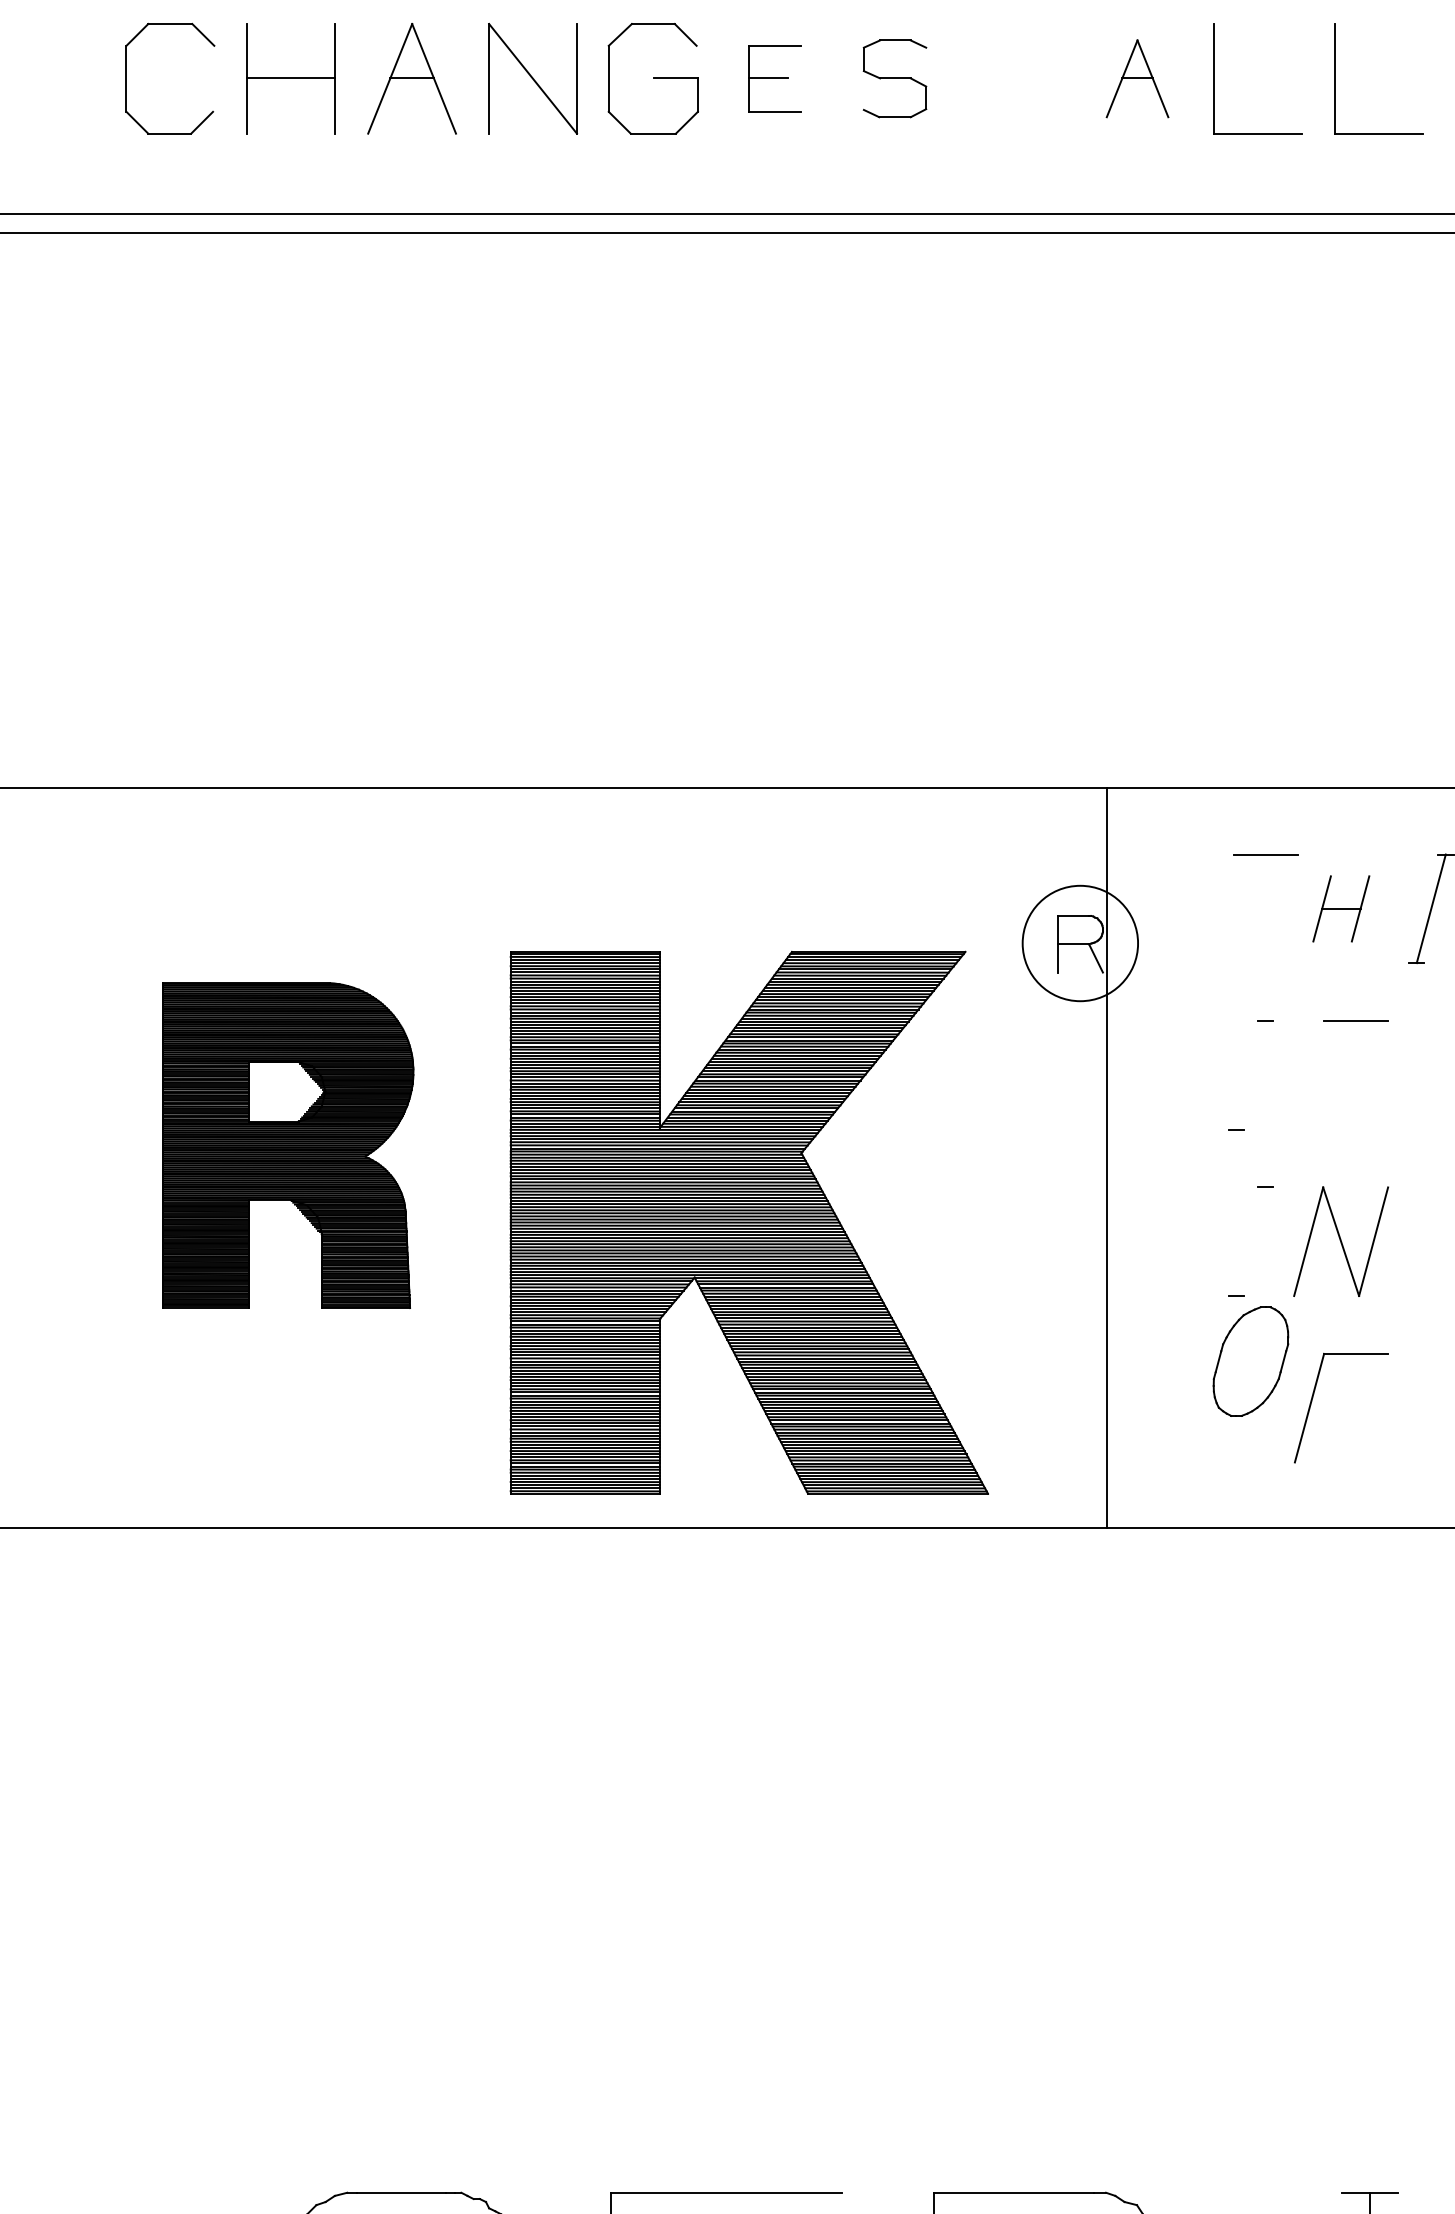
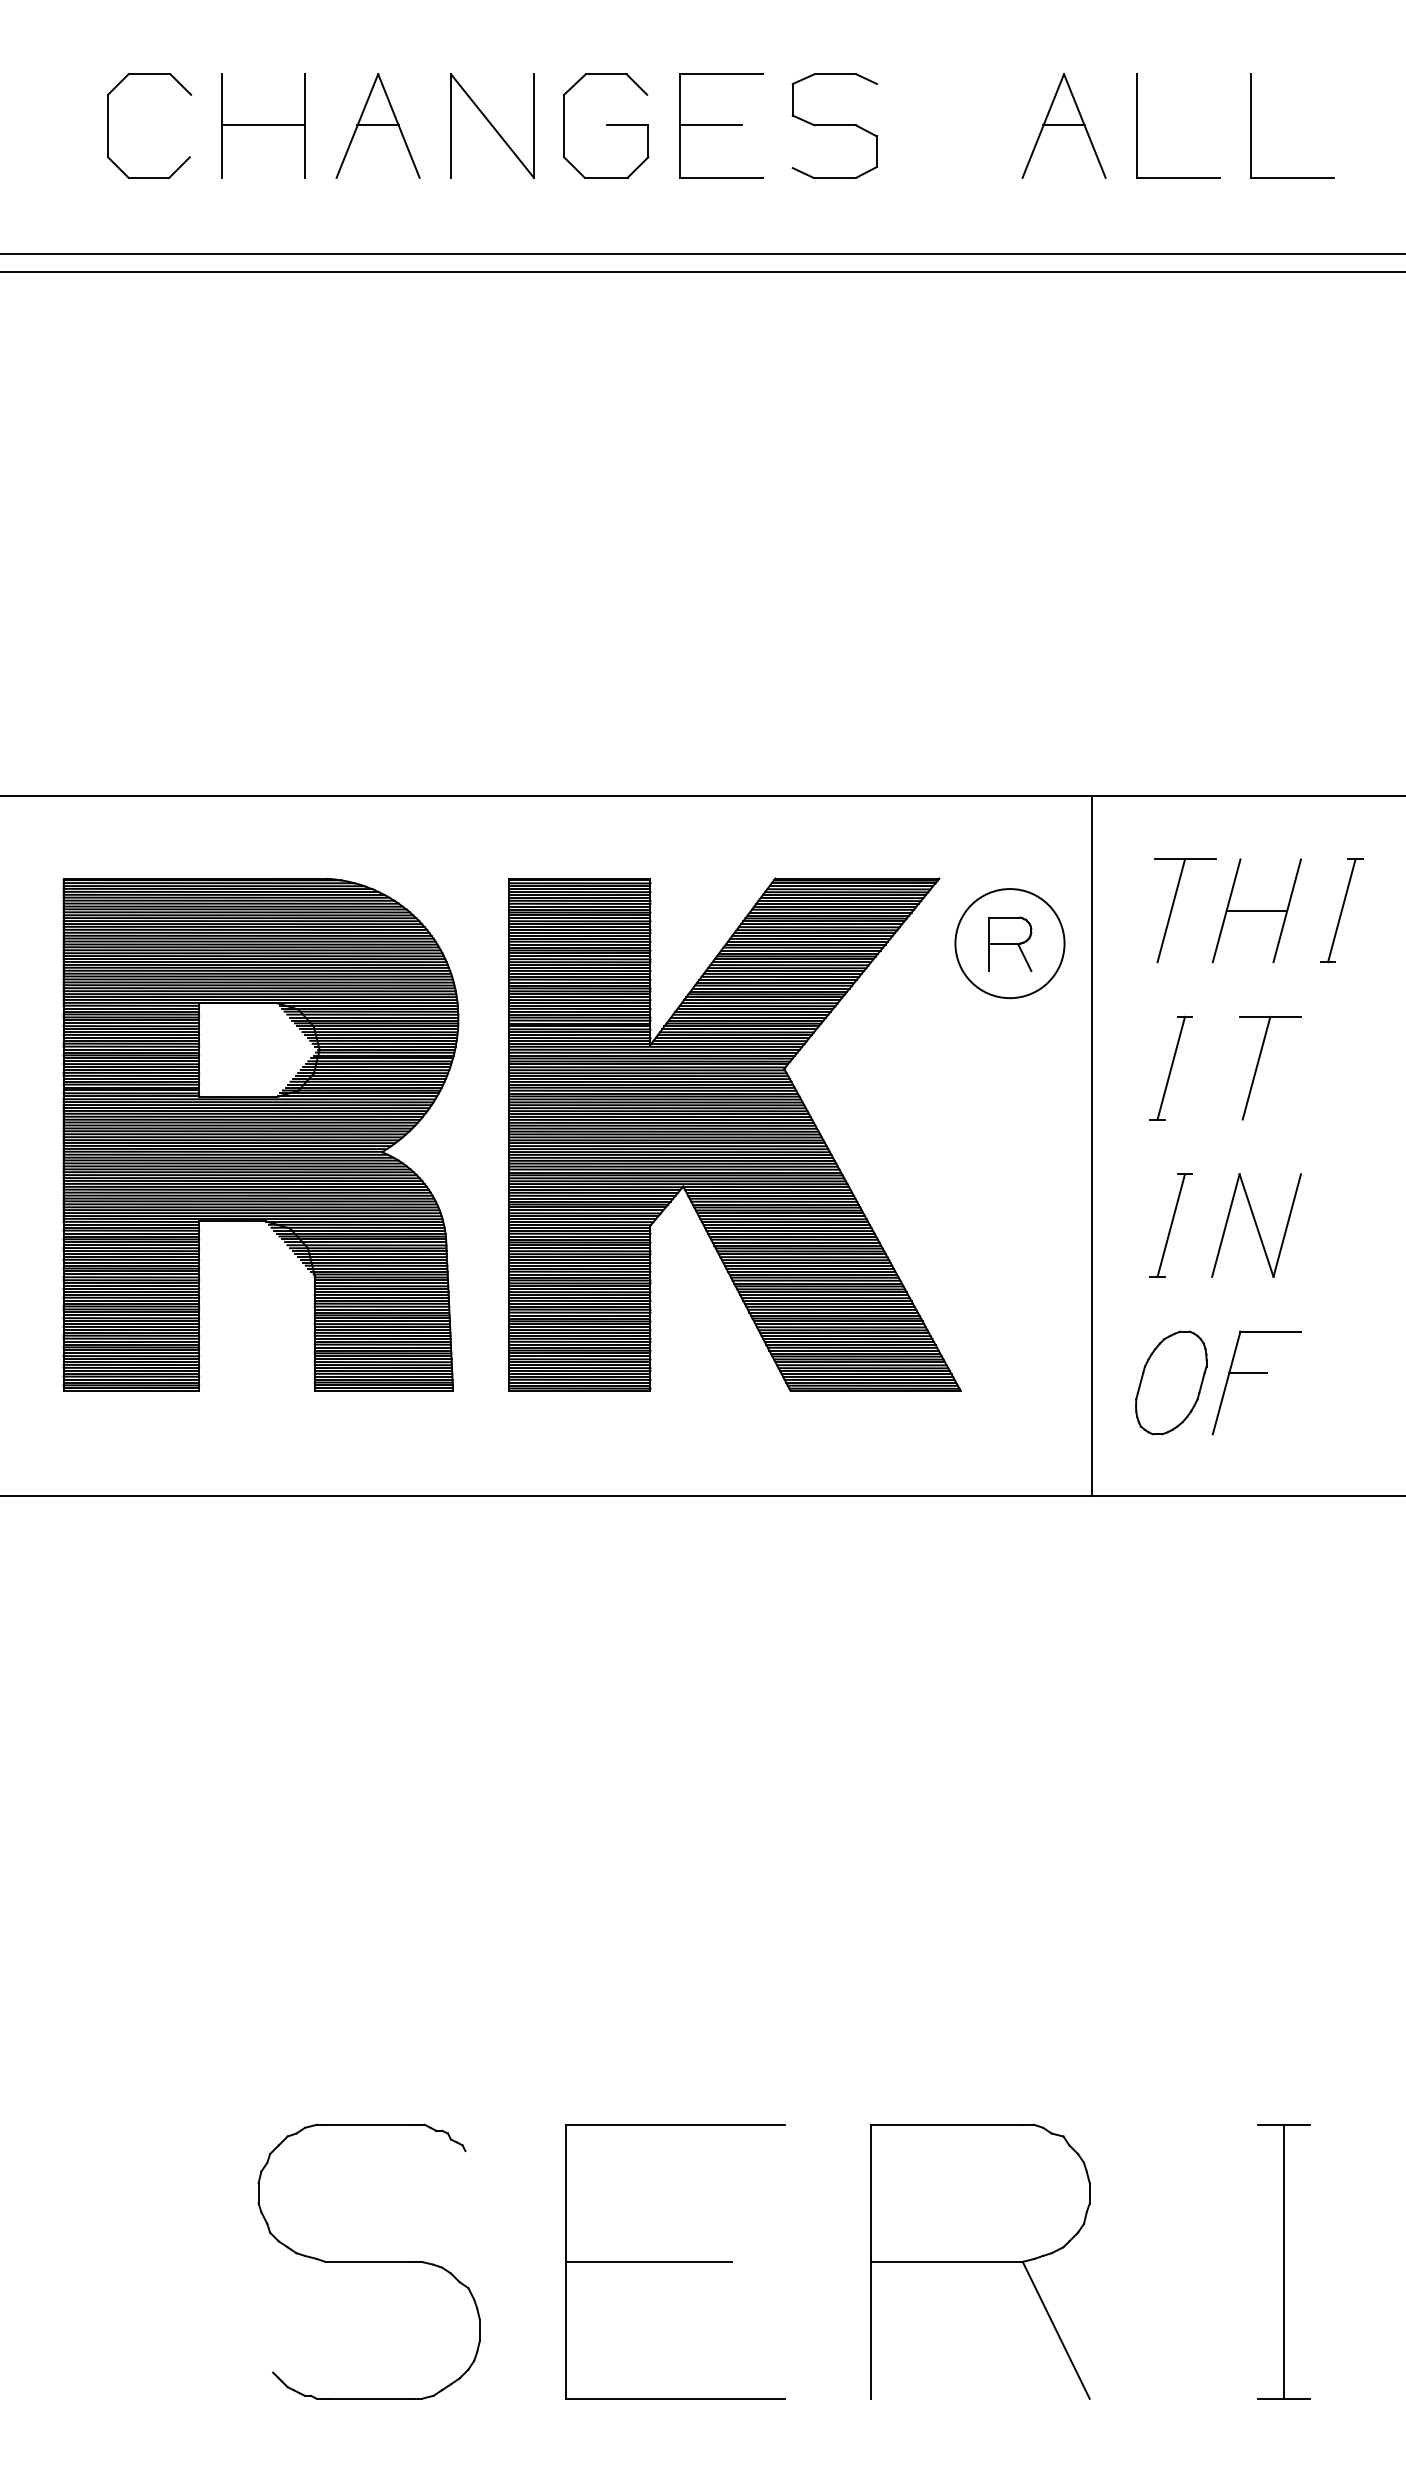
part: (775, 78) -> (721, 125), size x1.67
part: (894, 78) -> (834, 125), size x1.43
part: (1136, 78) -> (1063, 125), size x1.43
line: (1251, 908) -> (1171, 910), added
part: (1341, 908) -> (1256, 910), size x1.67
line: (1251, 1074) -> (1171, 1067), added
line: (1341, 1074) -> (1256, 1067), added
part: (287, 1145) -> (260, 1134), size x1.67
line: (1107, 1157) -> (1092, 1145), moved
part: (748, 1222) -> (734, 1134), moved
line: (1251, 1241) -> (1171, 1225), added
part: (1251, 1361) -> (1171, 1382), moved
line: (1332, 1398) -> (1248, 1373), added

